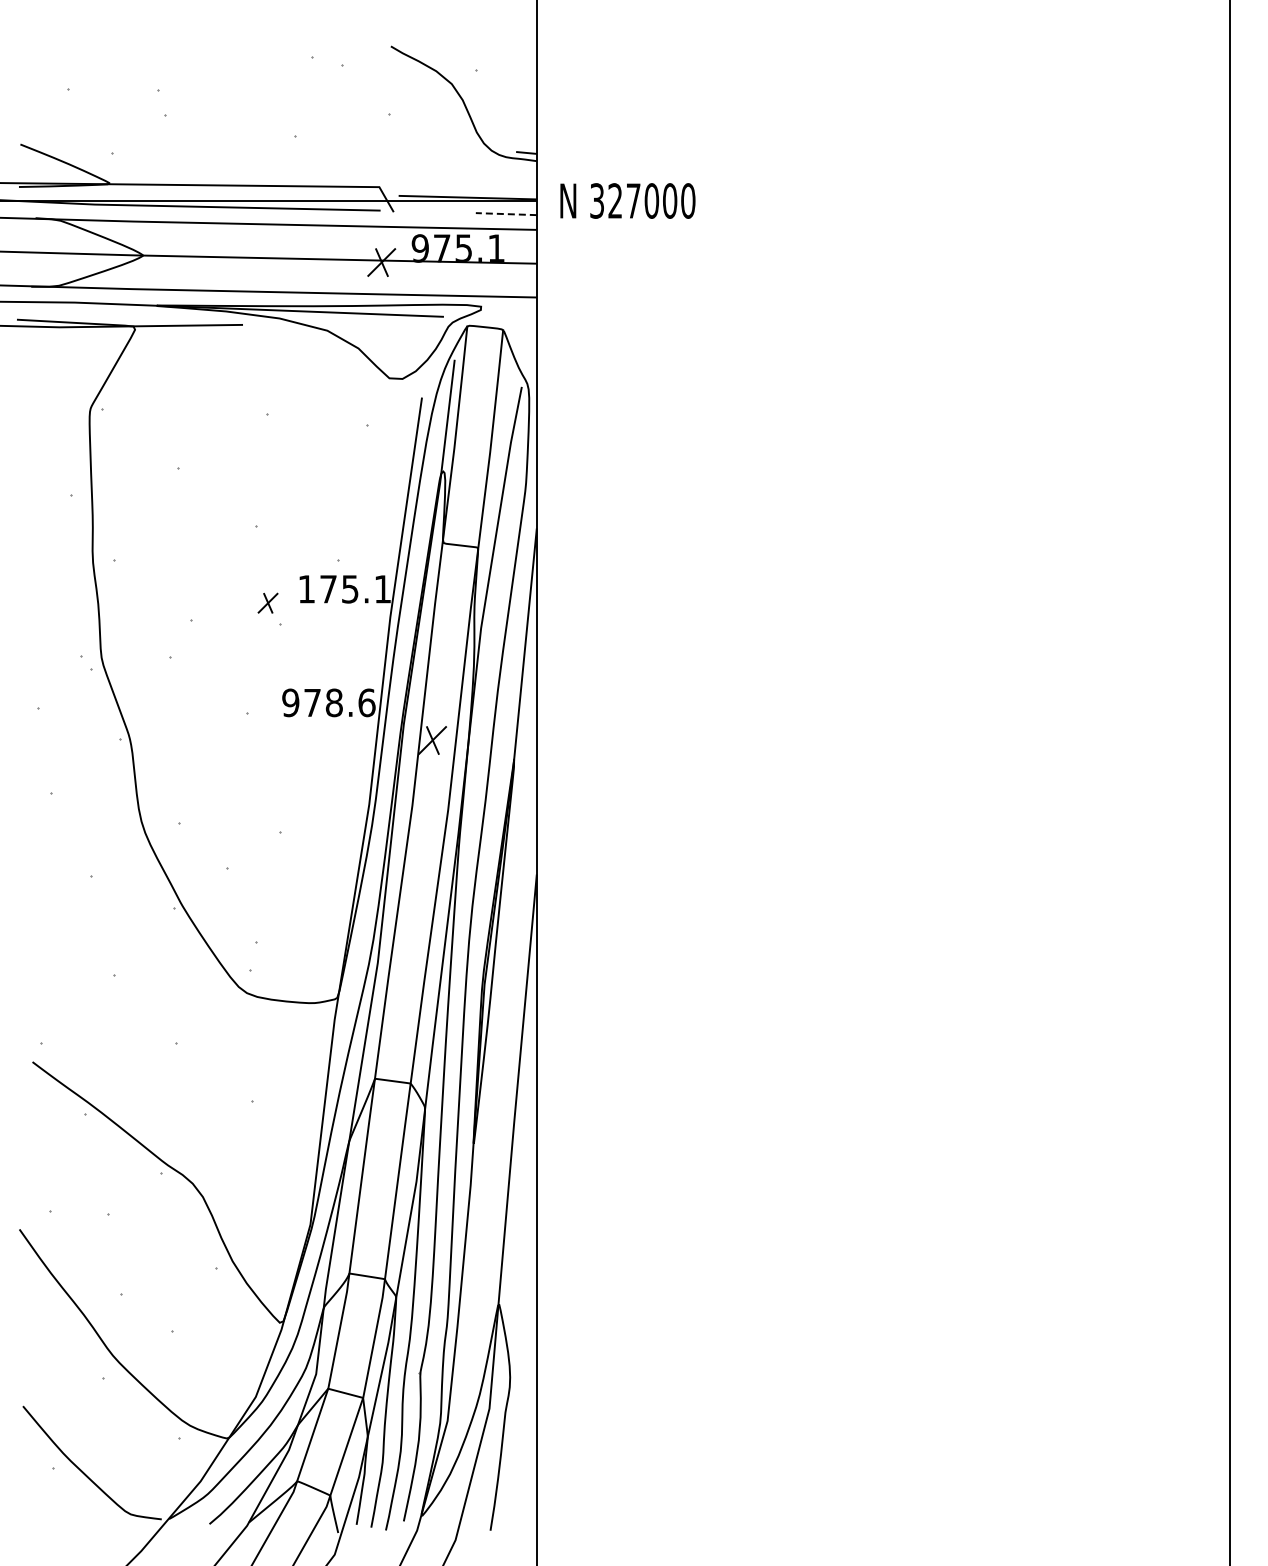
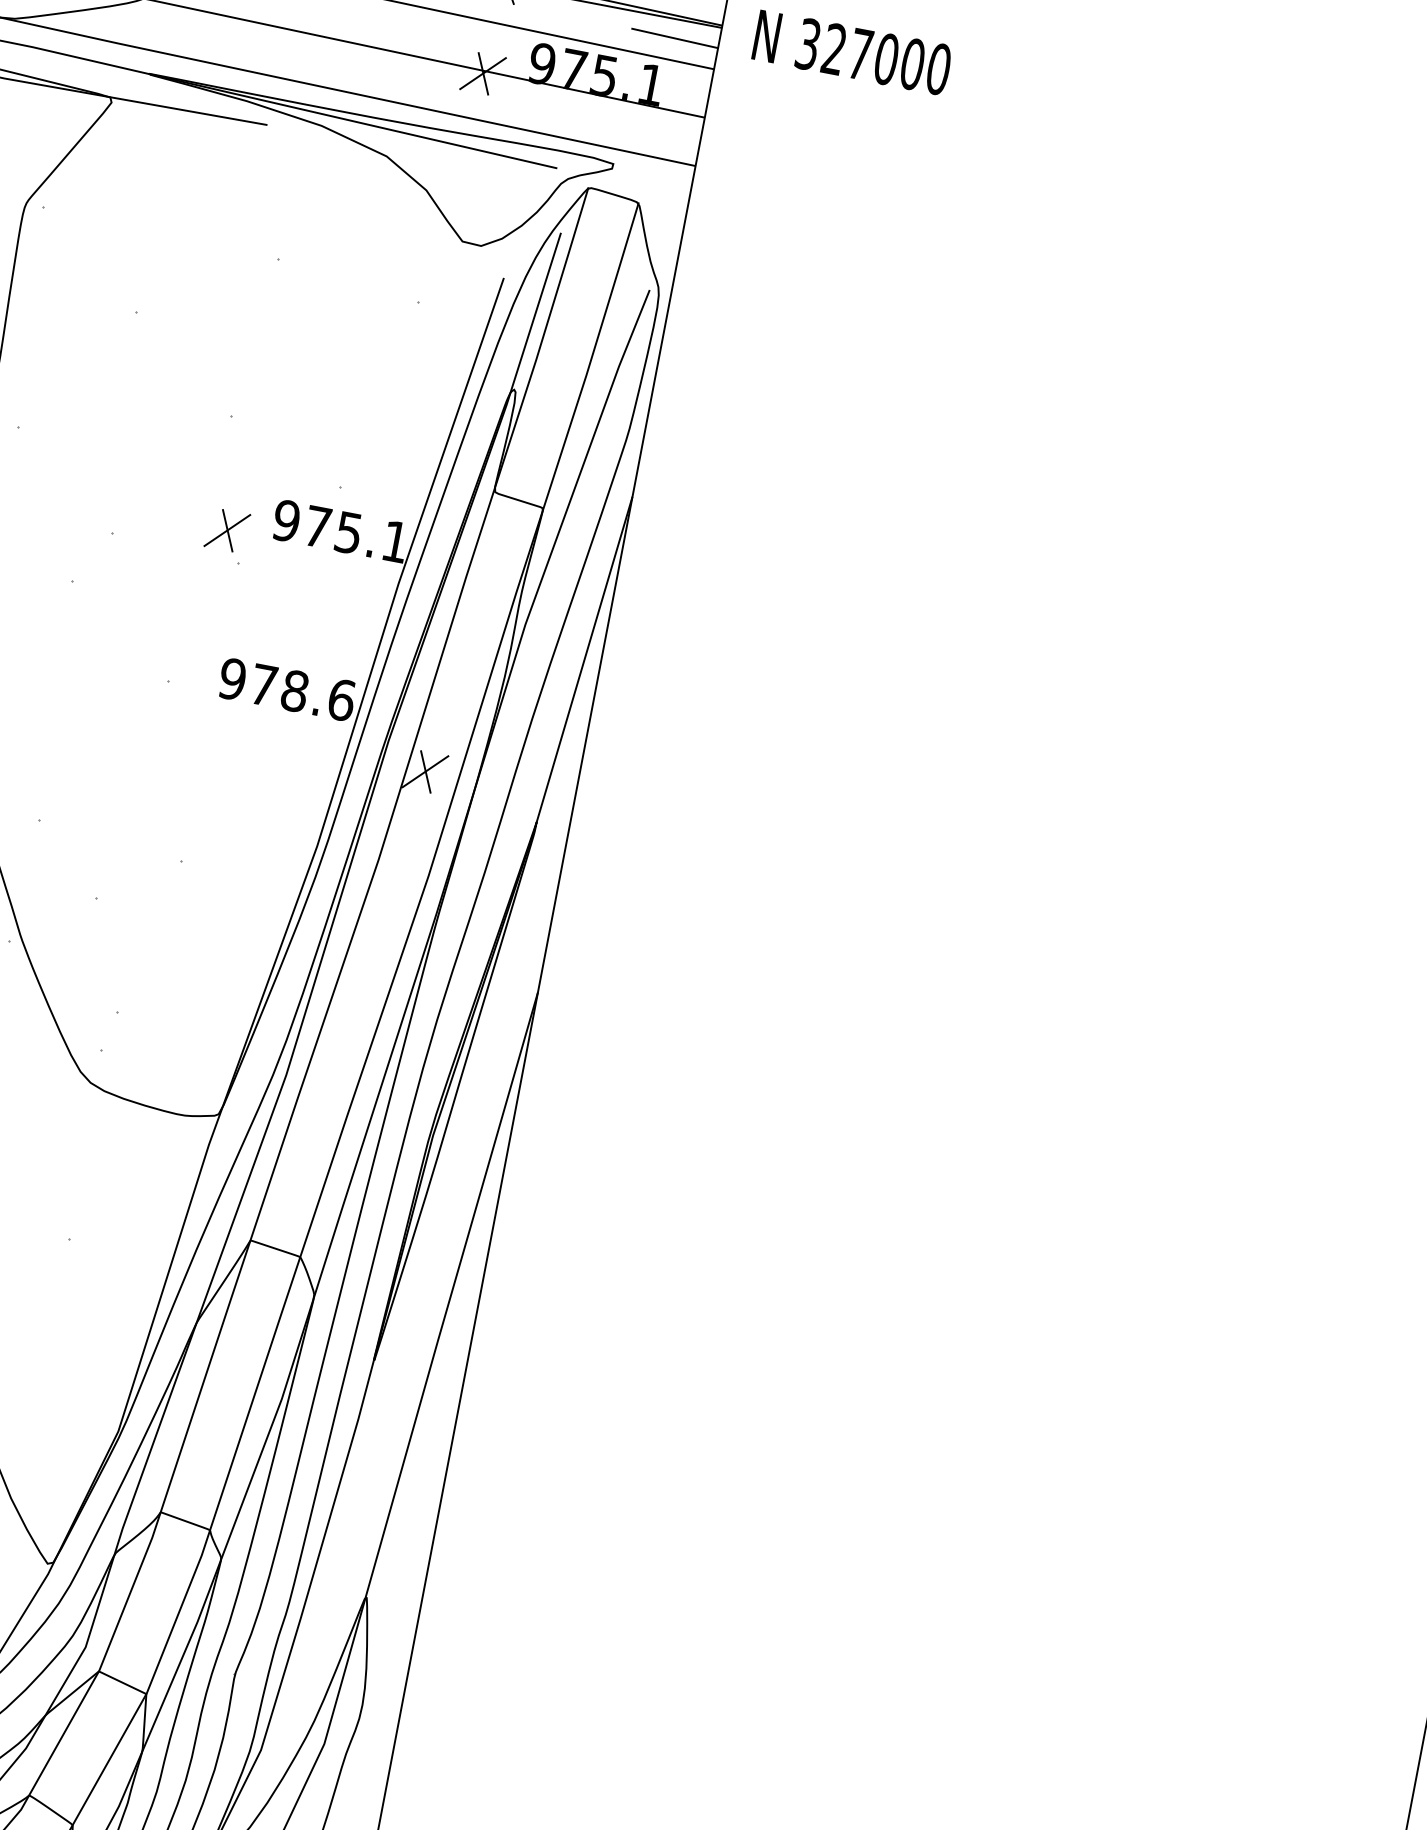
line: (506, 214) -> (674, 38), dashed -> solid
text: (306, 589) -> (286, 521), 175.1 -> 975.1
part: (267, 602) -> (226, 529), size x1.43

